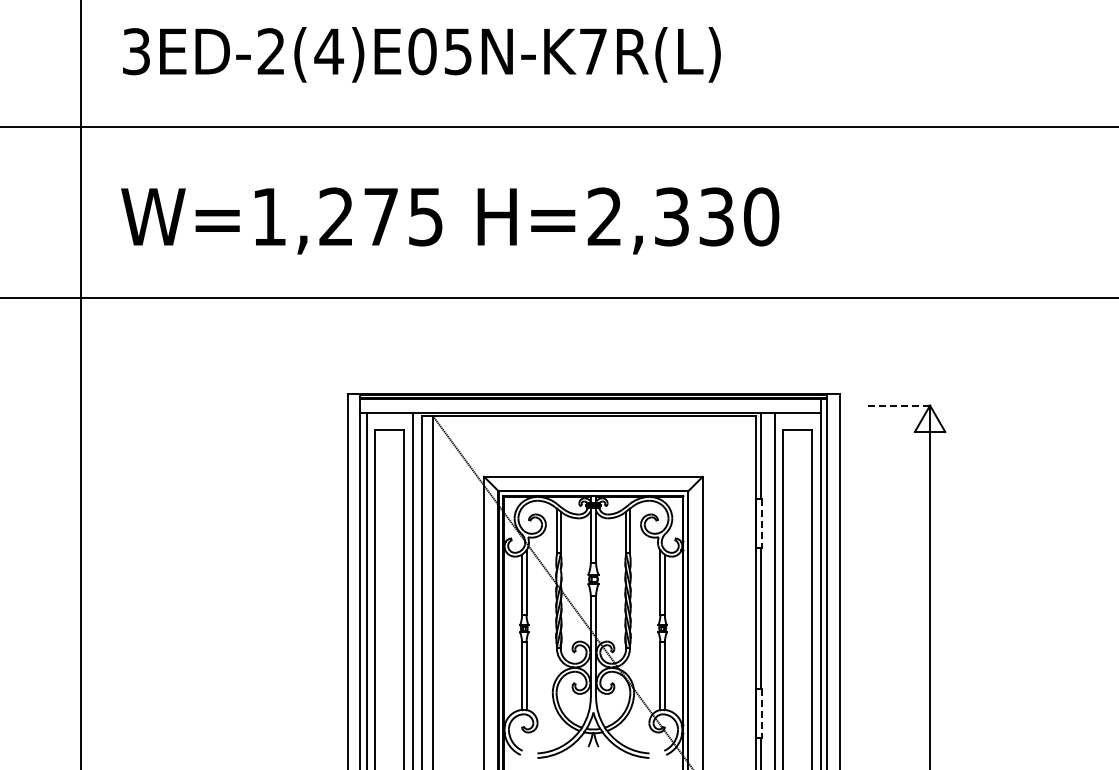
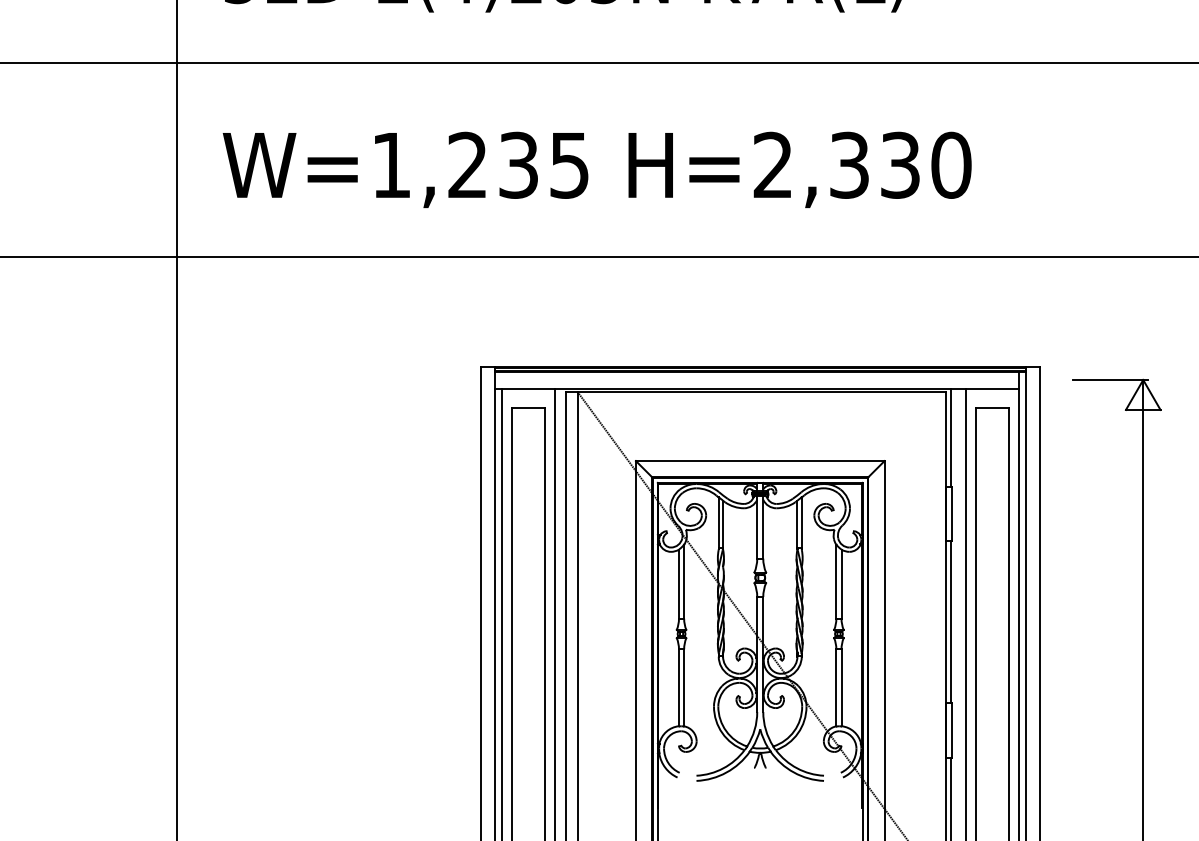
text: (381, 216) -> (519, 164), W=1,275 -> W=1,235
line: (901, 405) -> (1110, 379), dashed -> solid
line: (762, 523) -> (952, 514), dashed -> solid
line: (762, 713) -> (952, 730), dashed -> solid

